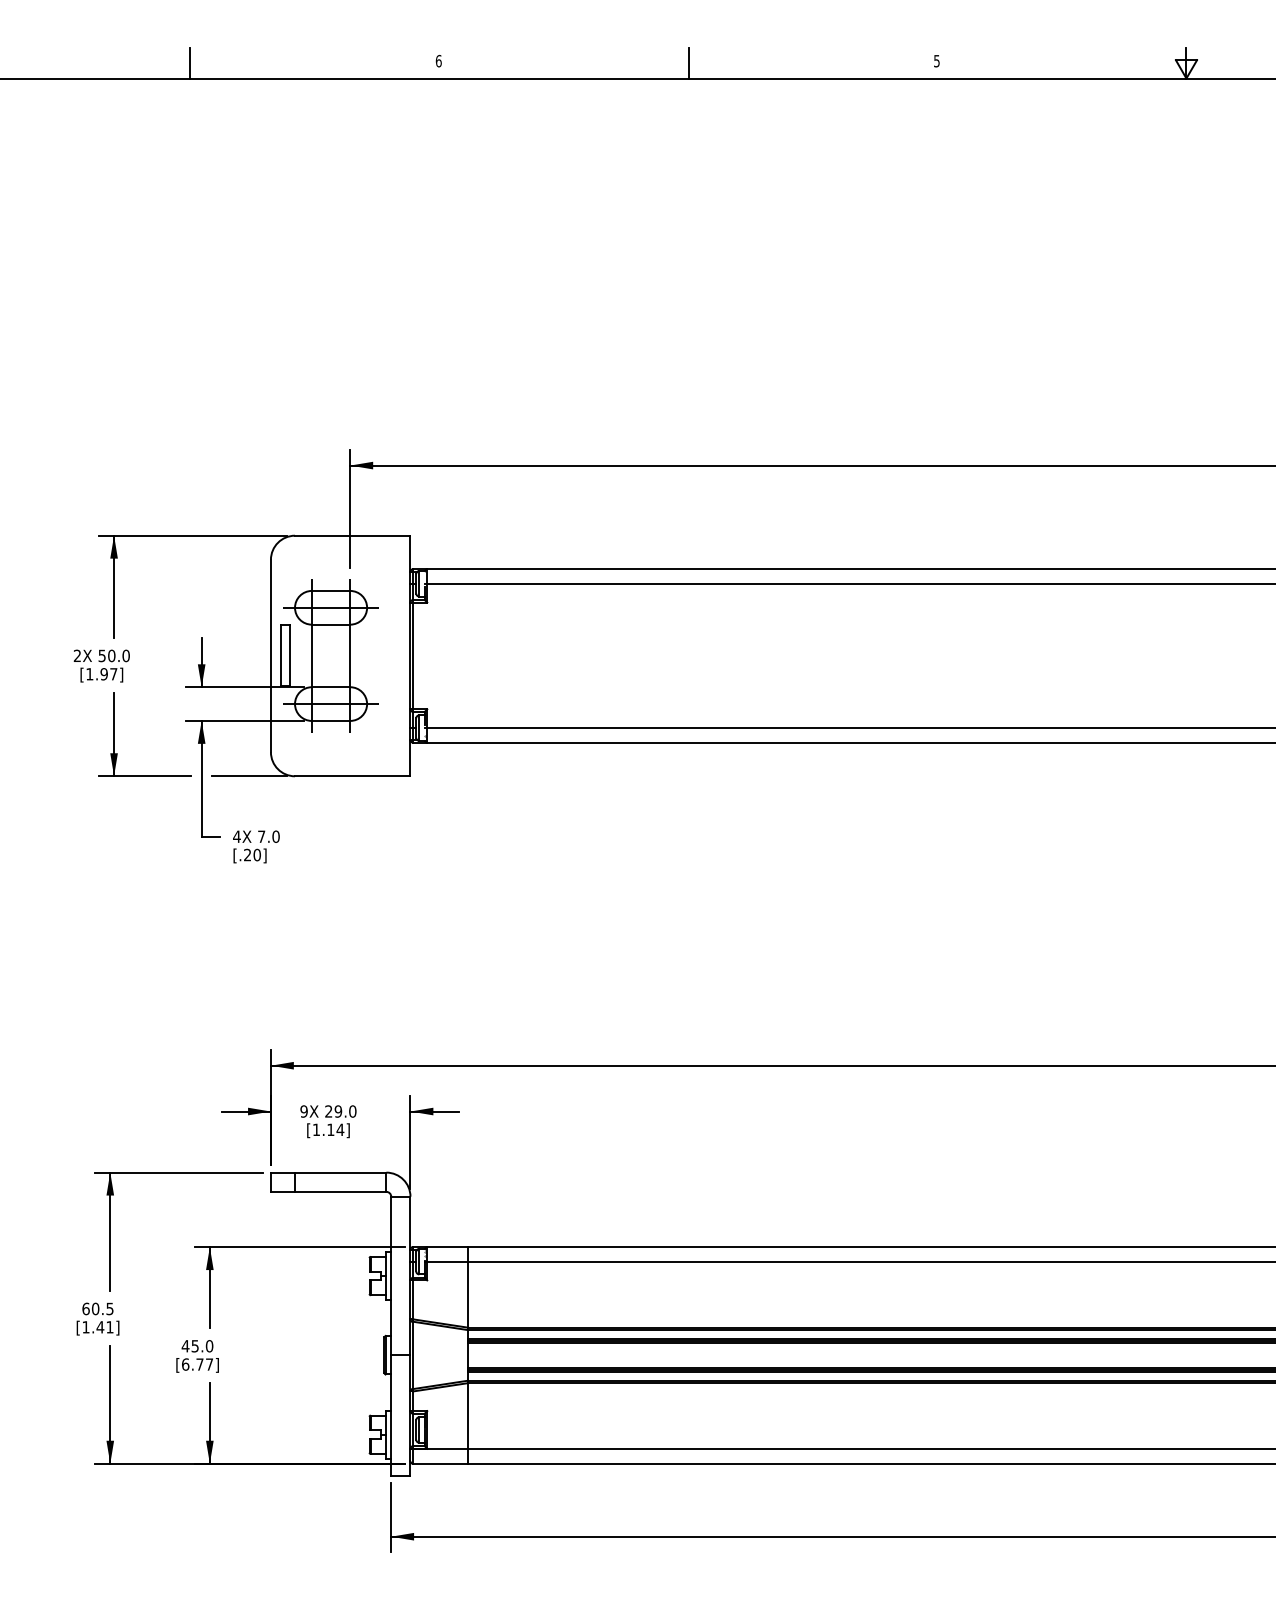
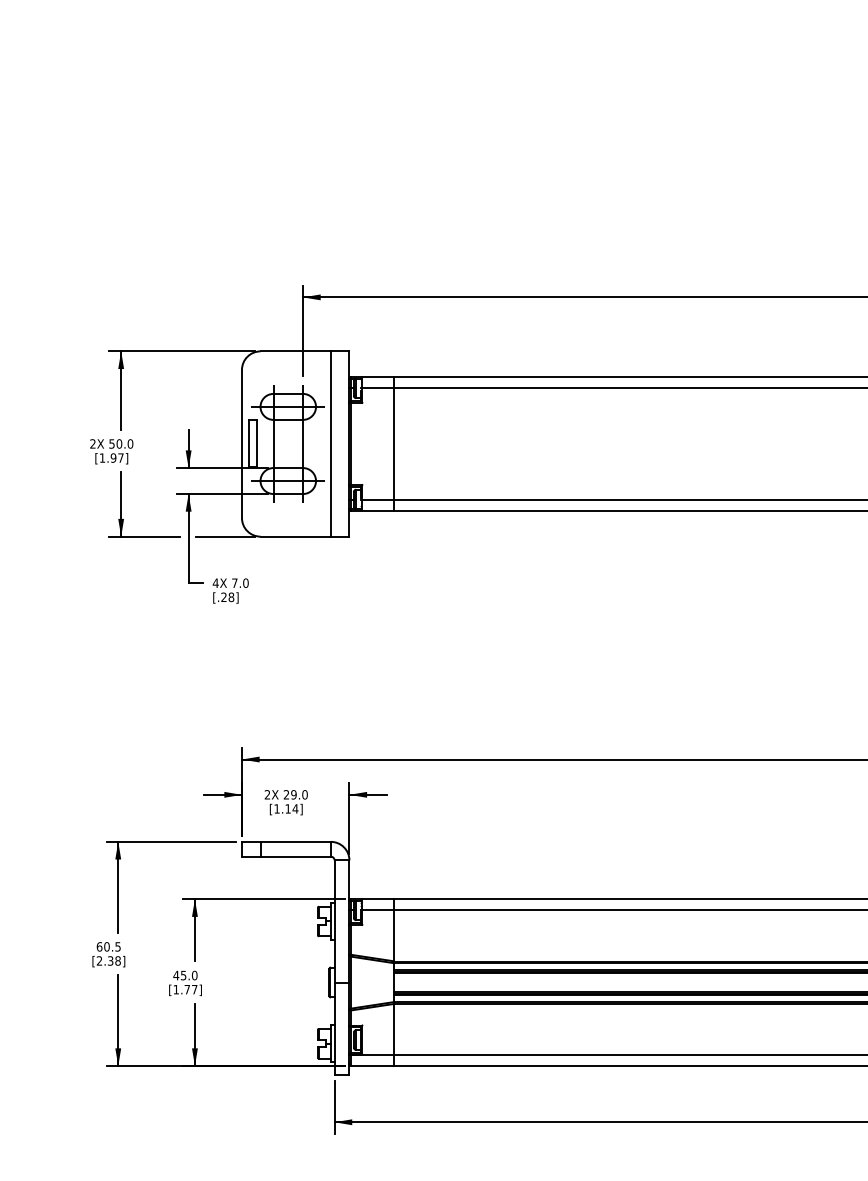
line: (386, 655) -> (330, 443), added
line: (468, 655) -> (394, 443), added
text: (256, 855) -> (230, 597), [.20] -> [.28]
text: (303, 1111) -> (267, 794), 9X -> 2X
text: (97, 1327) -> (108, 961), [1.41] -> [2.38]
text: (185, 1364) -> (176, 989), [6.77] -> [1.77]

